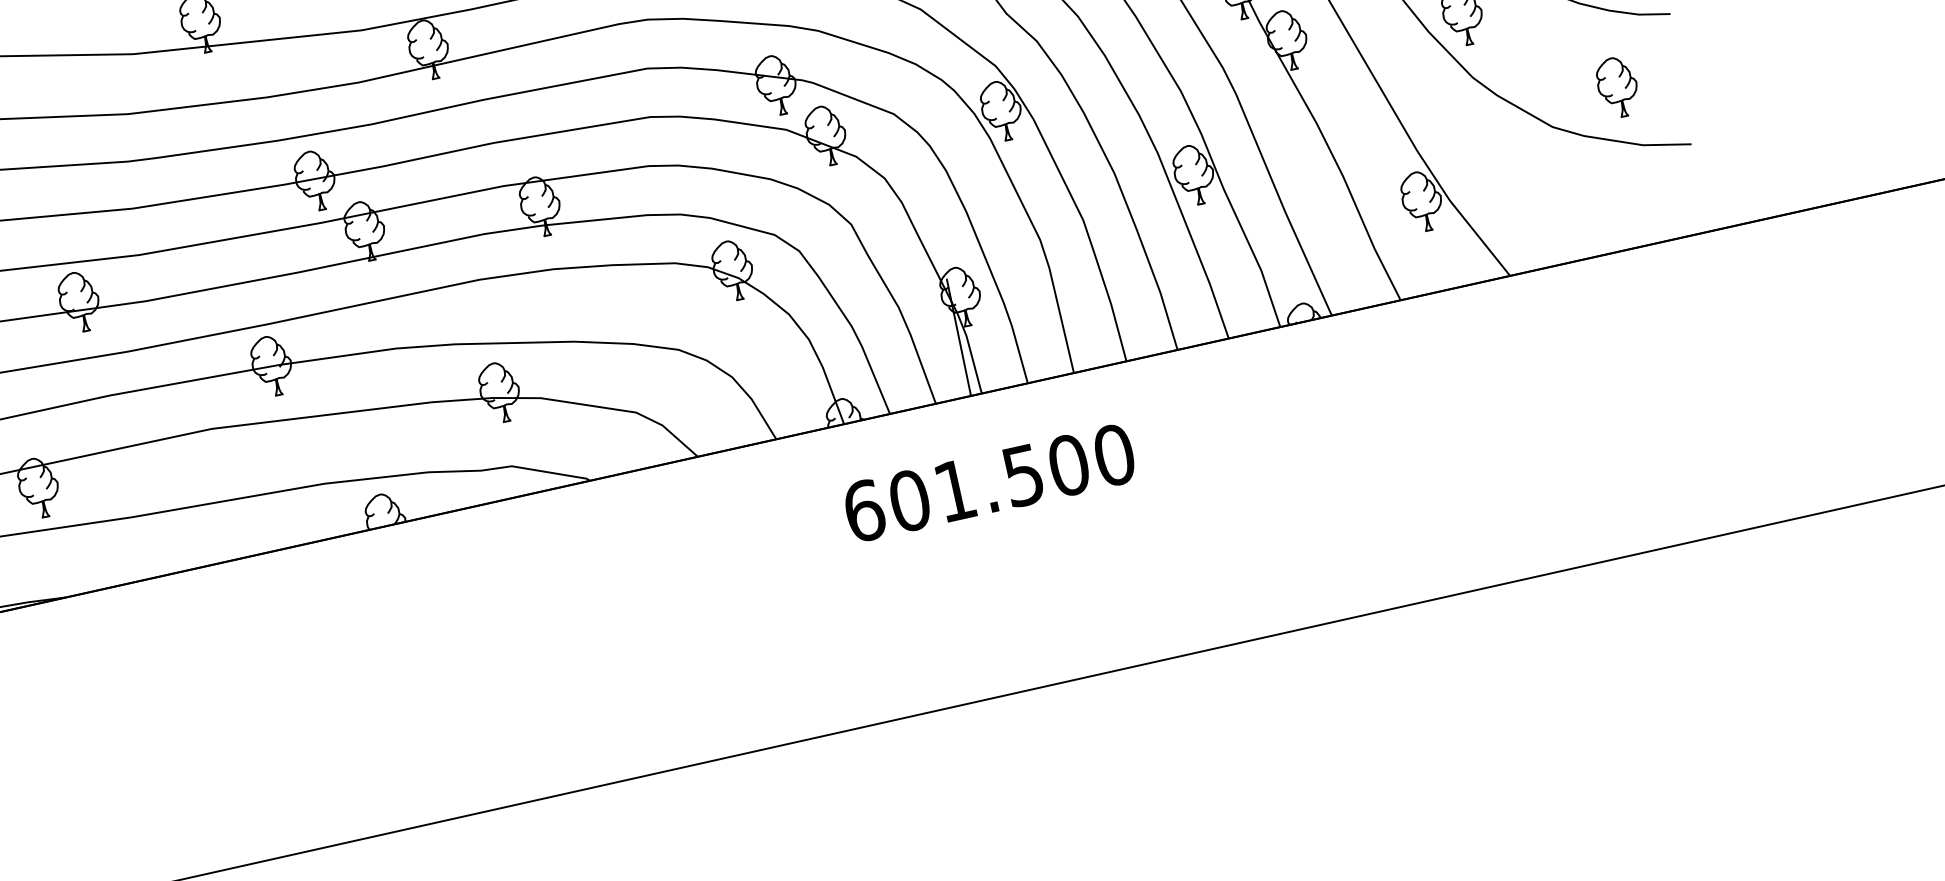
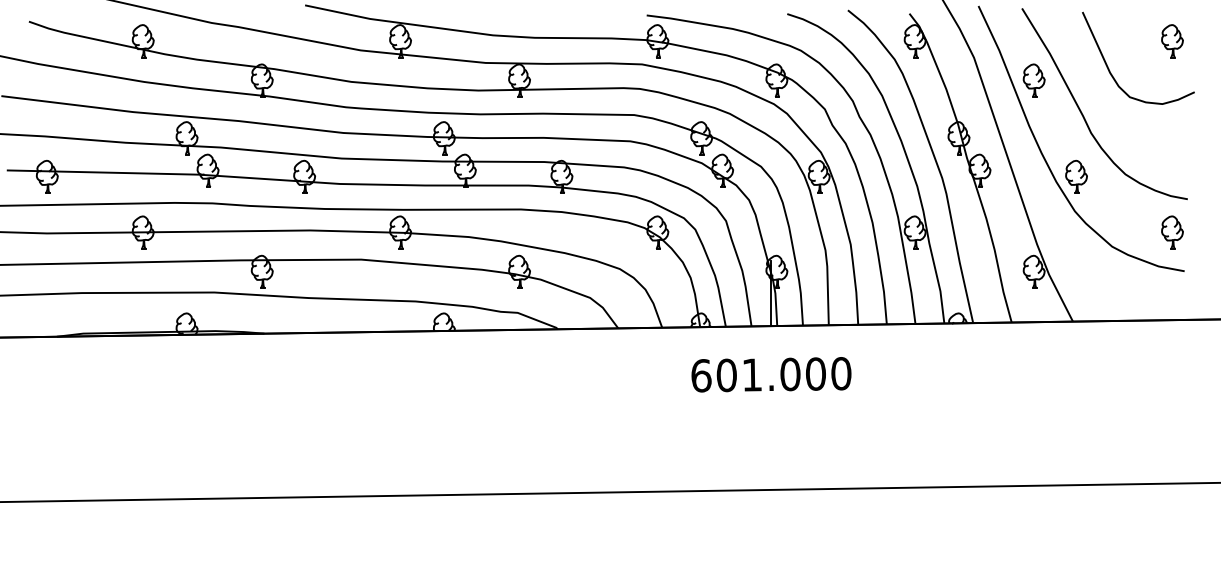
part: (1617, 87) -> (1172, 232), moved
text: (1023, 475) -> (790, 374), 601.500 -> 601.000

